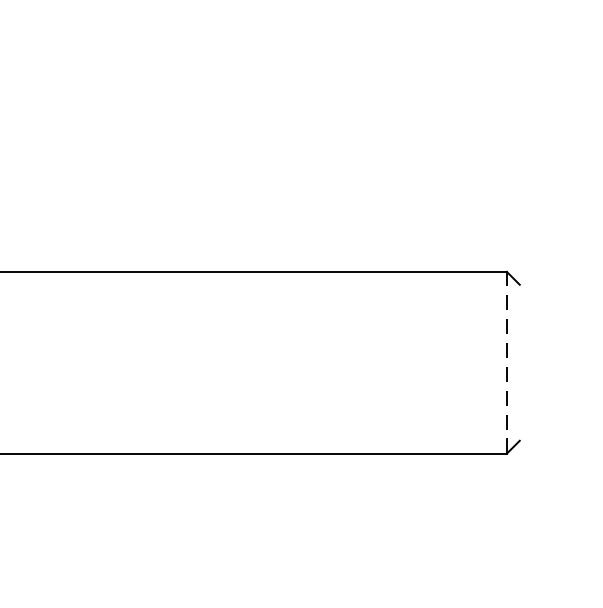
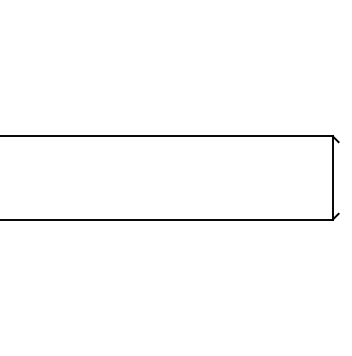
line: (506, 361) -> (332, 177), dashed -> solid

